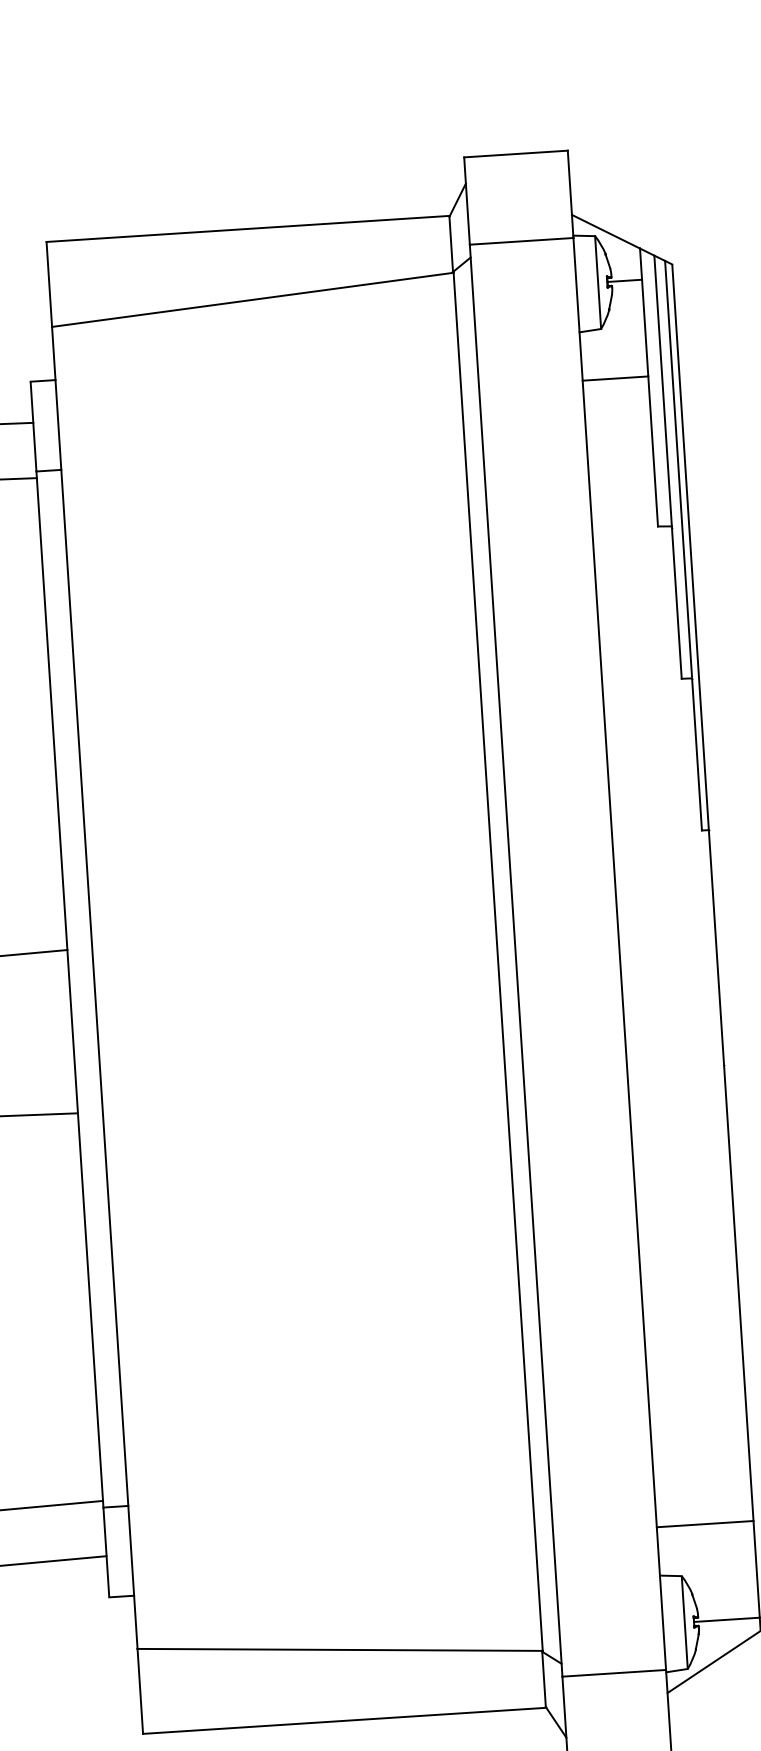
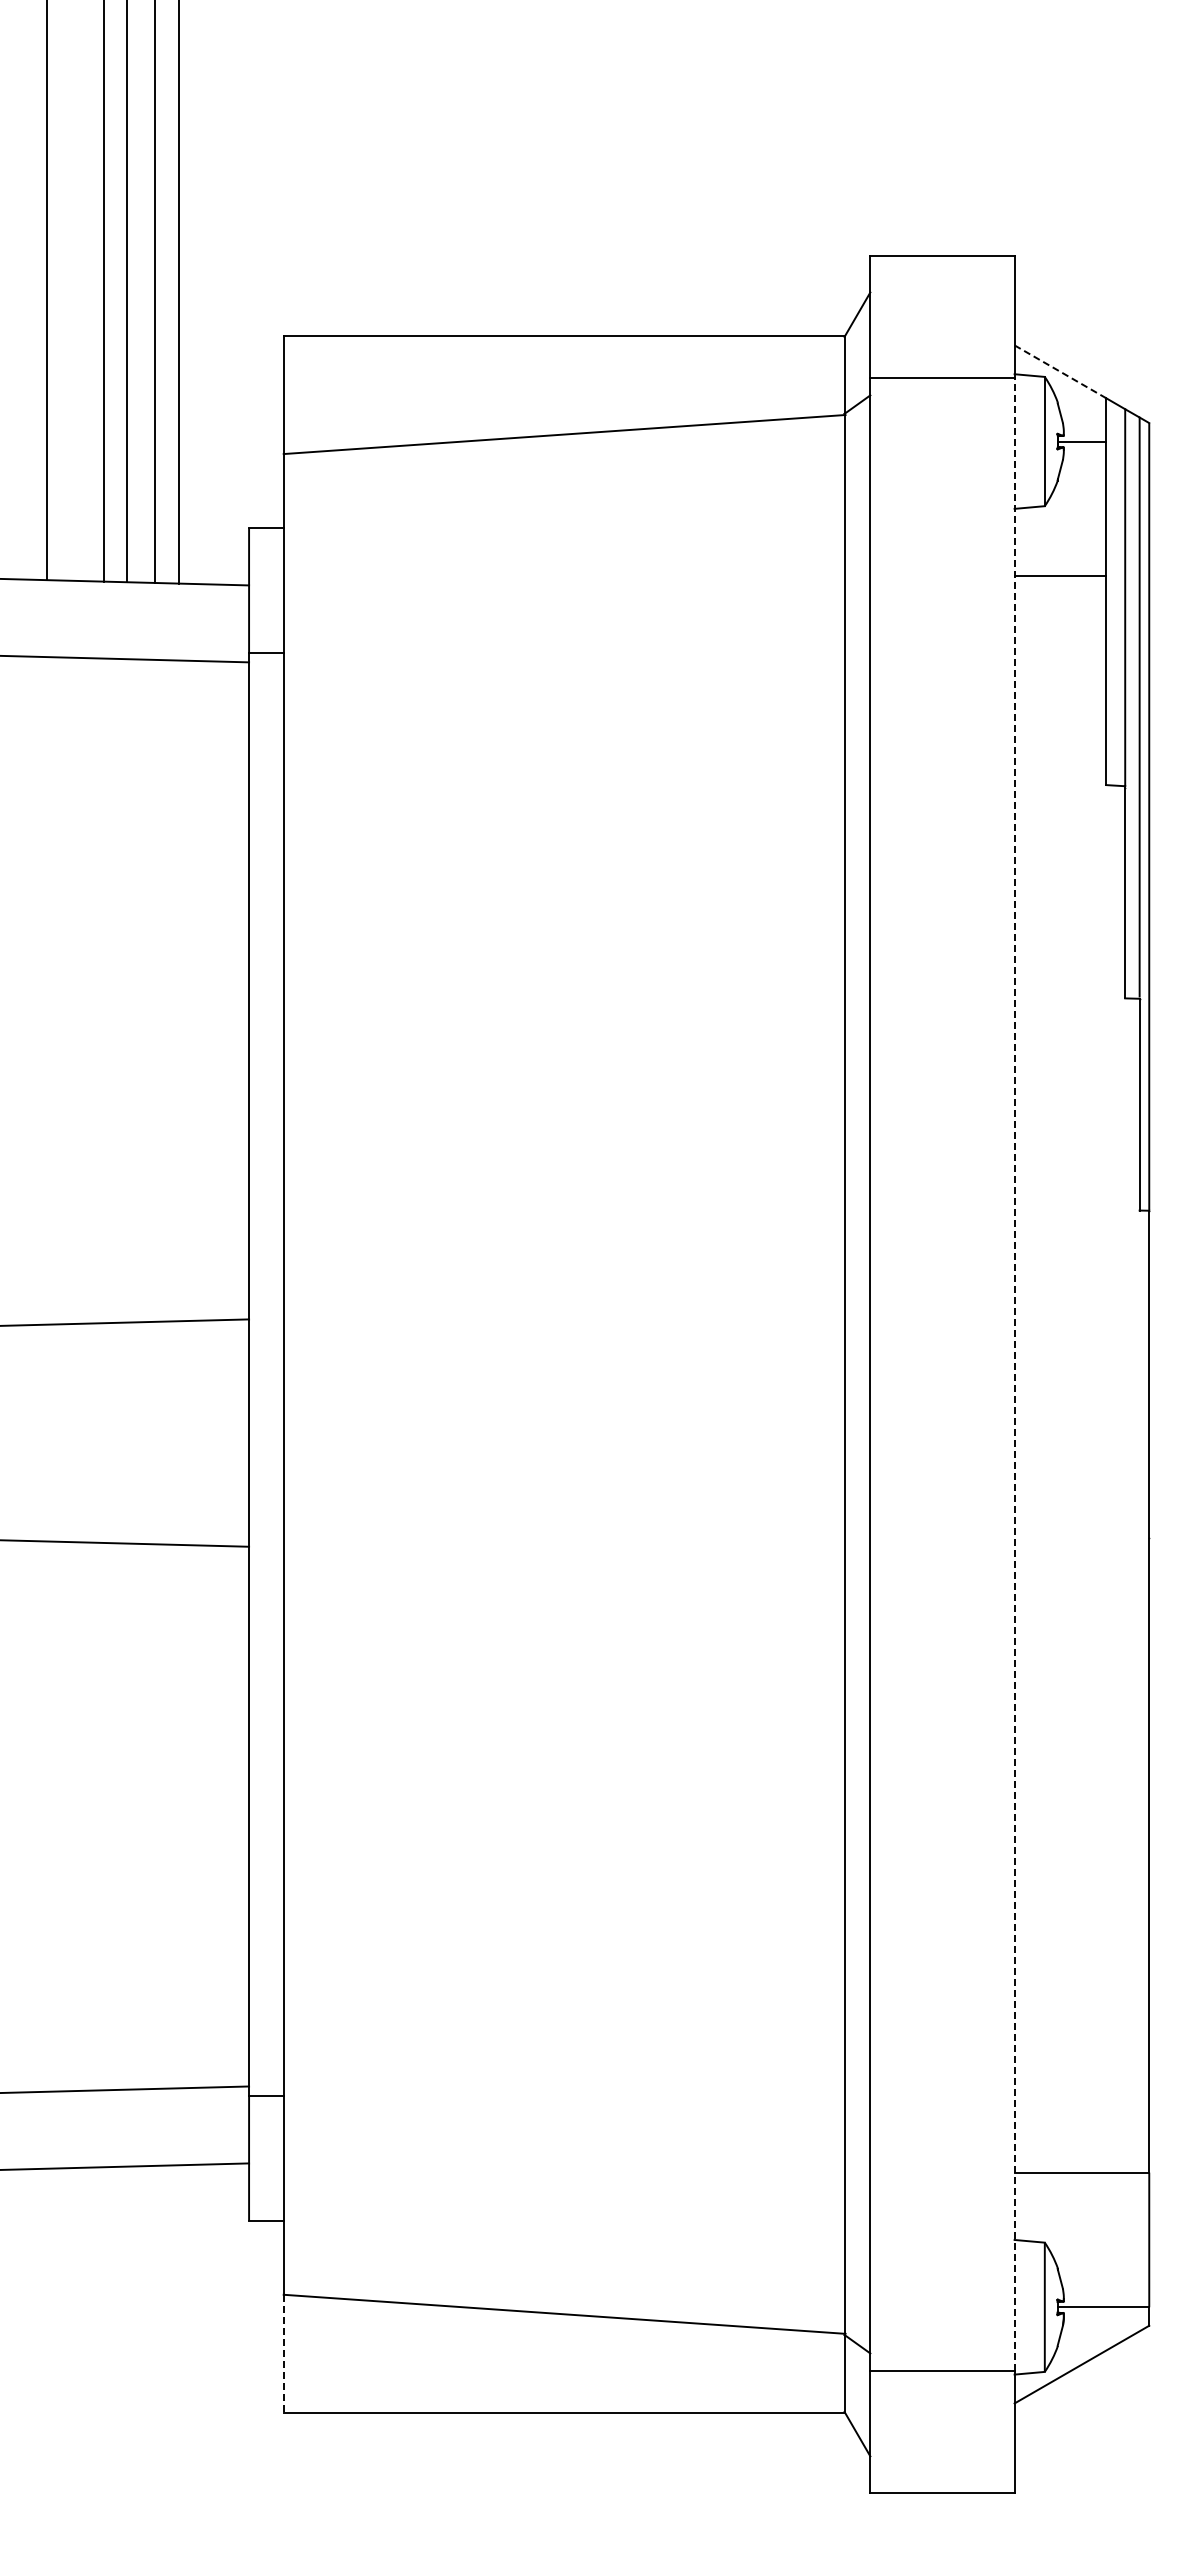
line: (606, 231) -> (1060, 371), solid -> dashed
line: (619, 954) -> (1014, 1374), solid -> dashed
line: (140, 1691) -> (283, 2354), solid -> dashed

